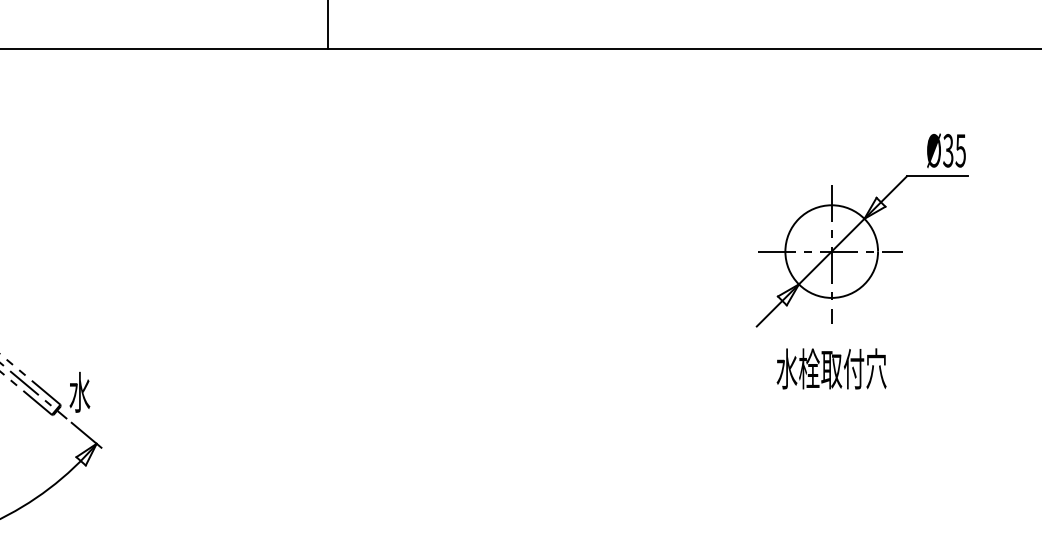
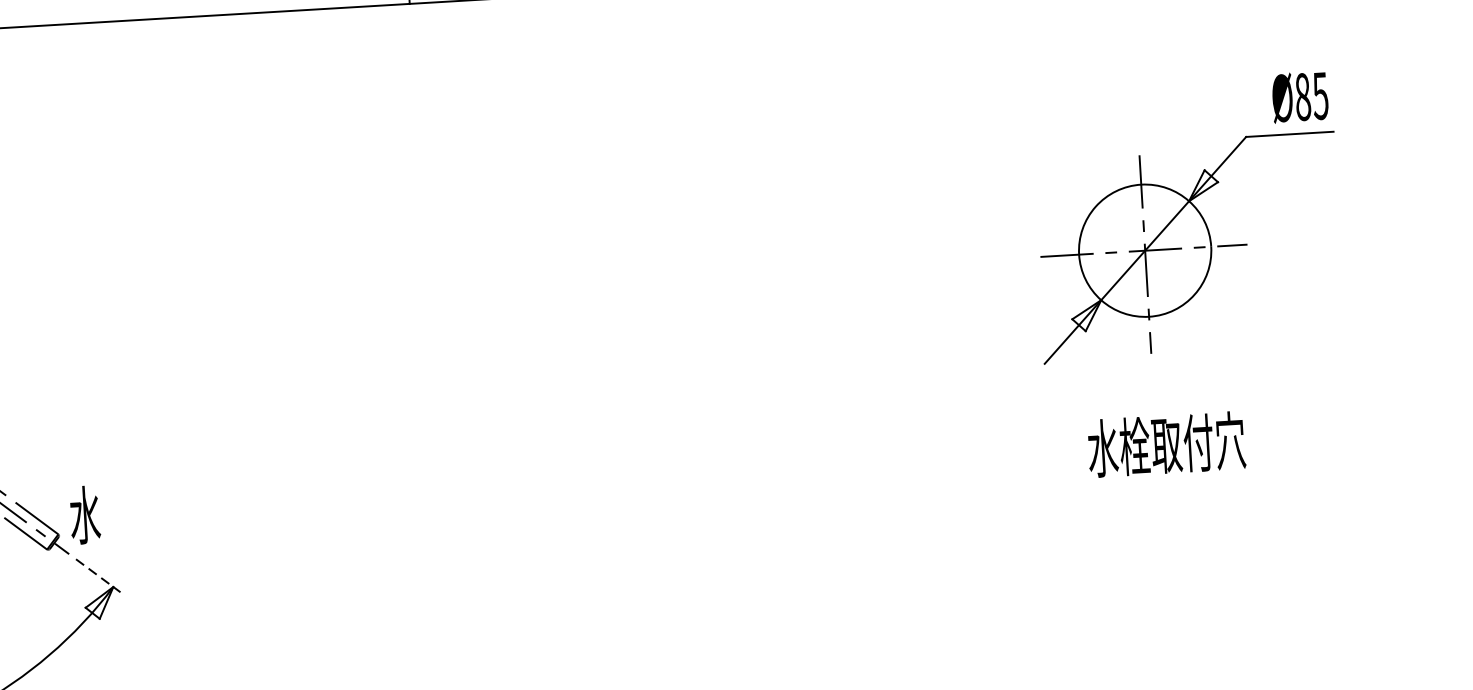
text: (948, 150) -> (1303, 96), Ø35 -> Ø85
text: (831, 368) -> (1166, 443), moved
line: (86, 435) -> (98, 576), solid -> dashed

